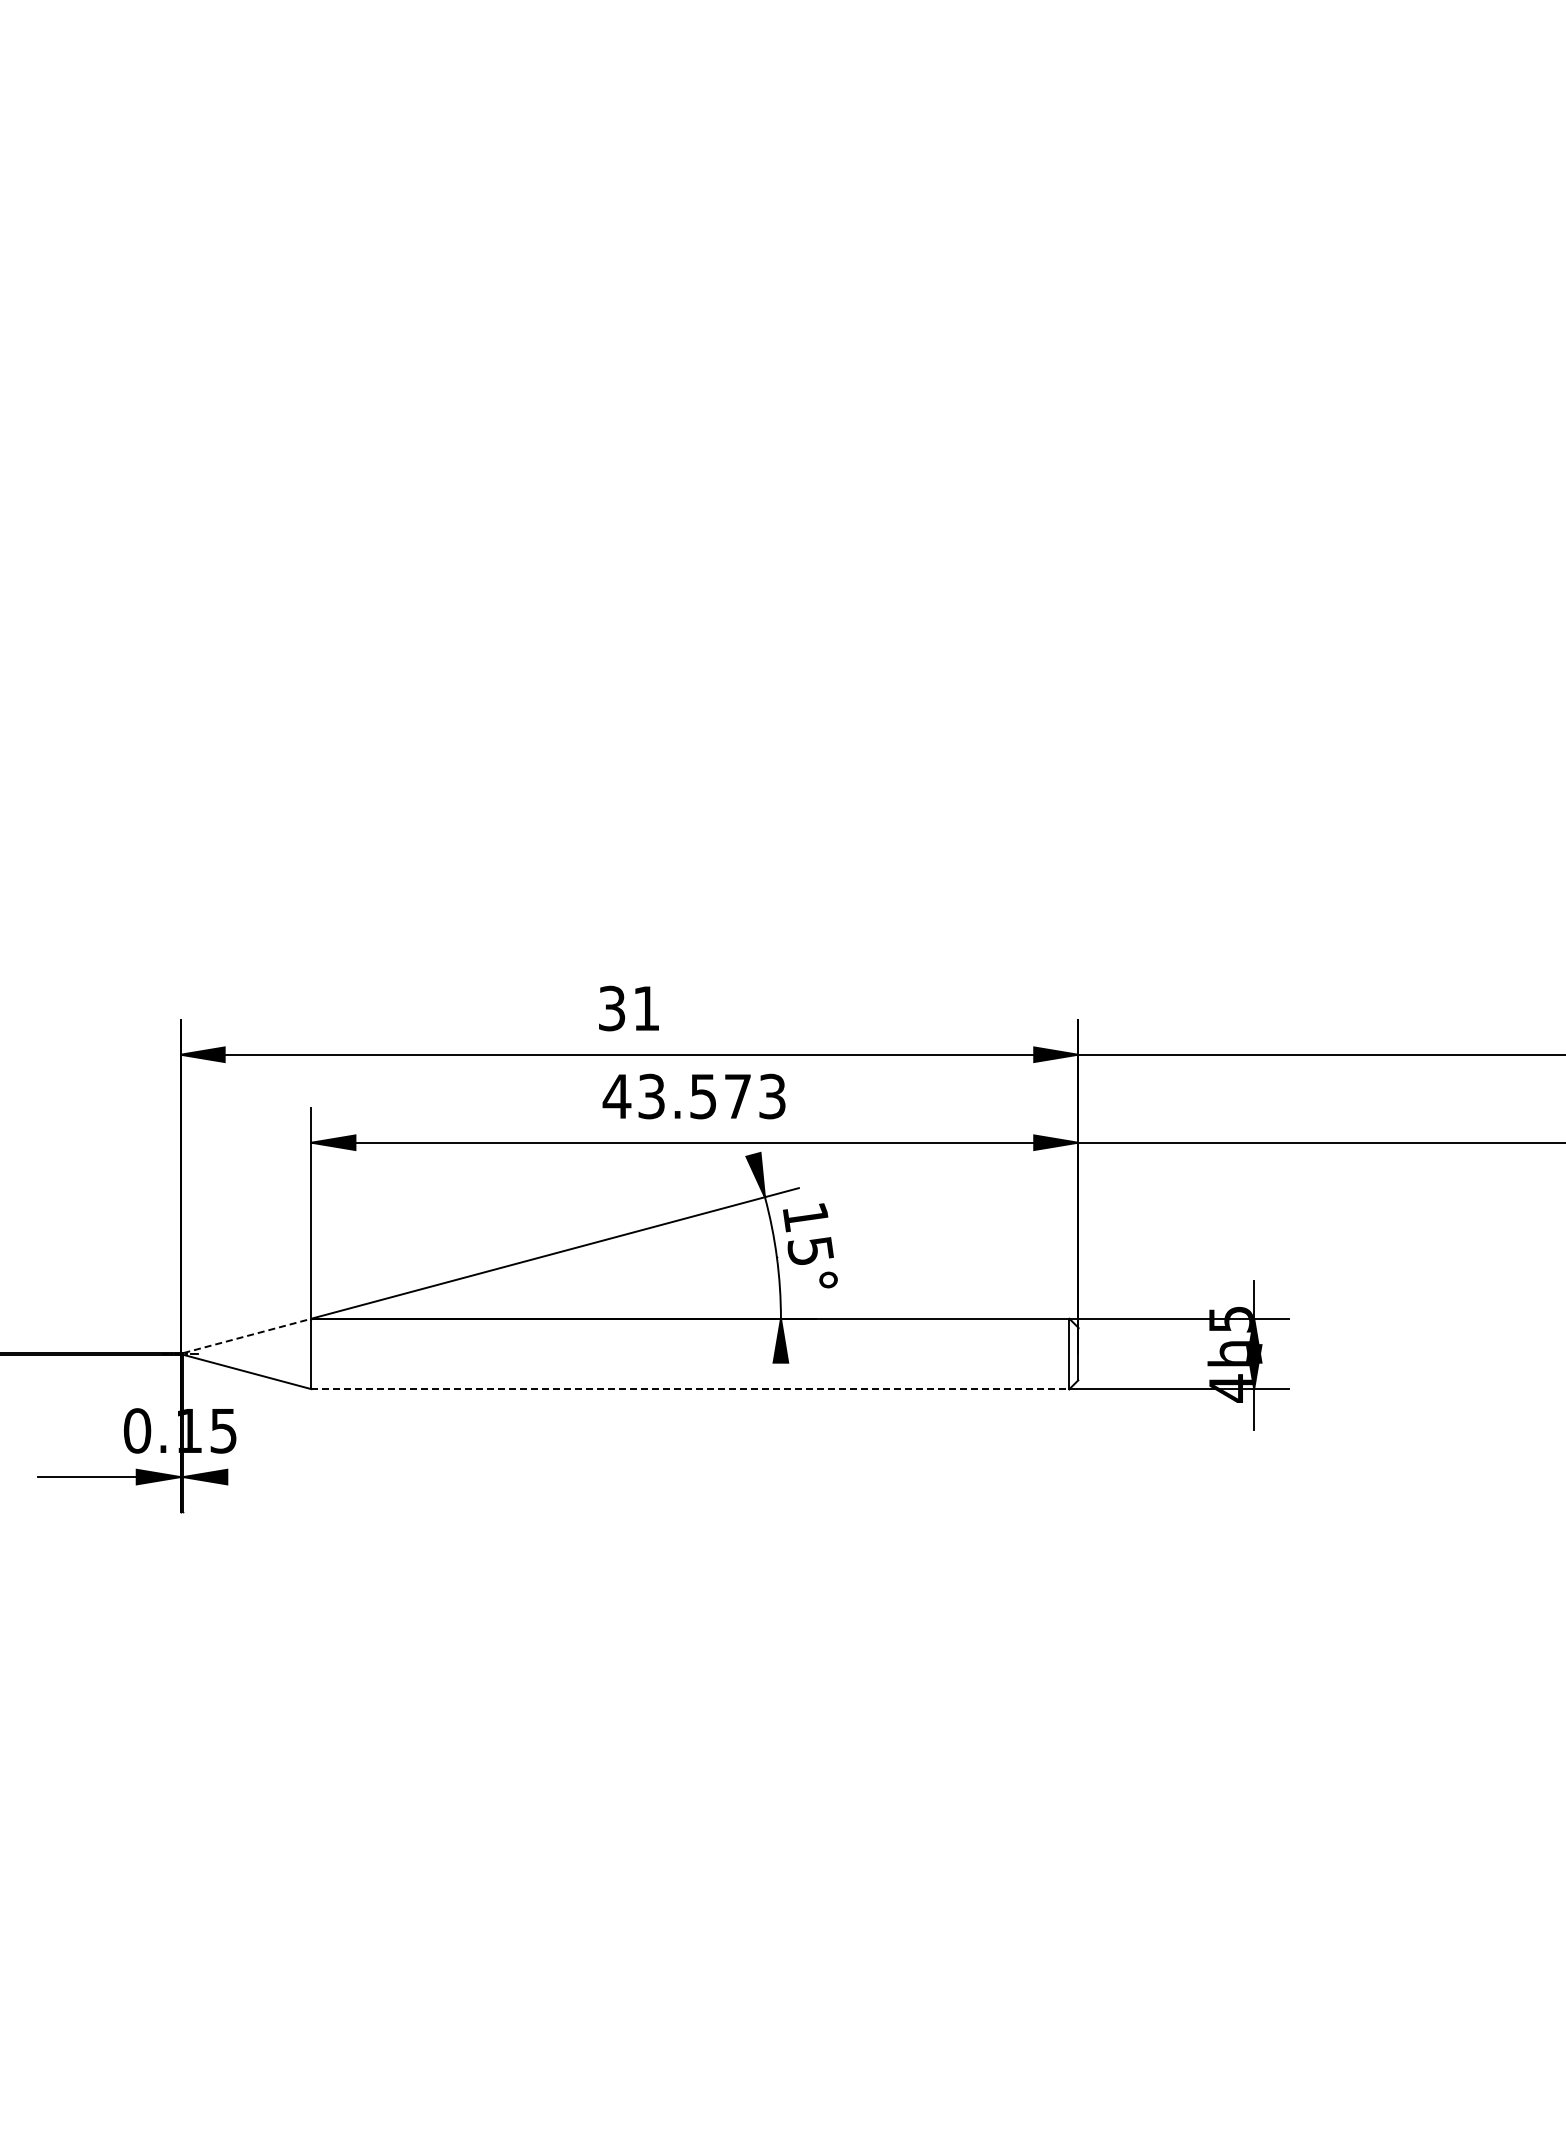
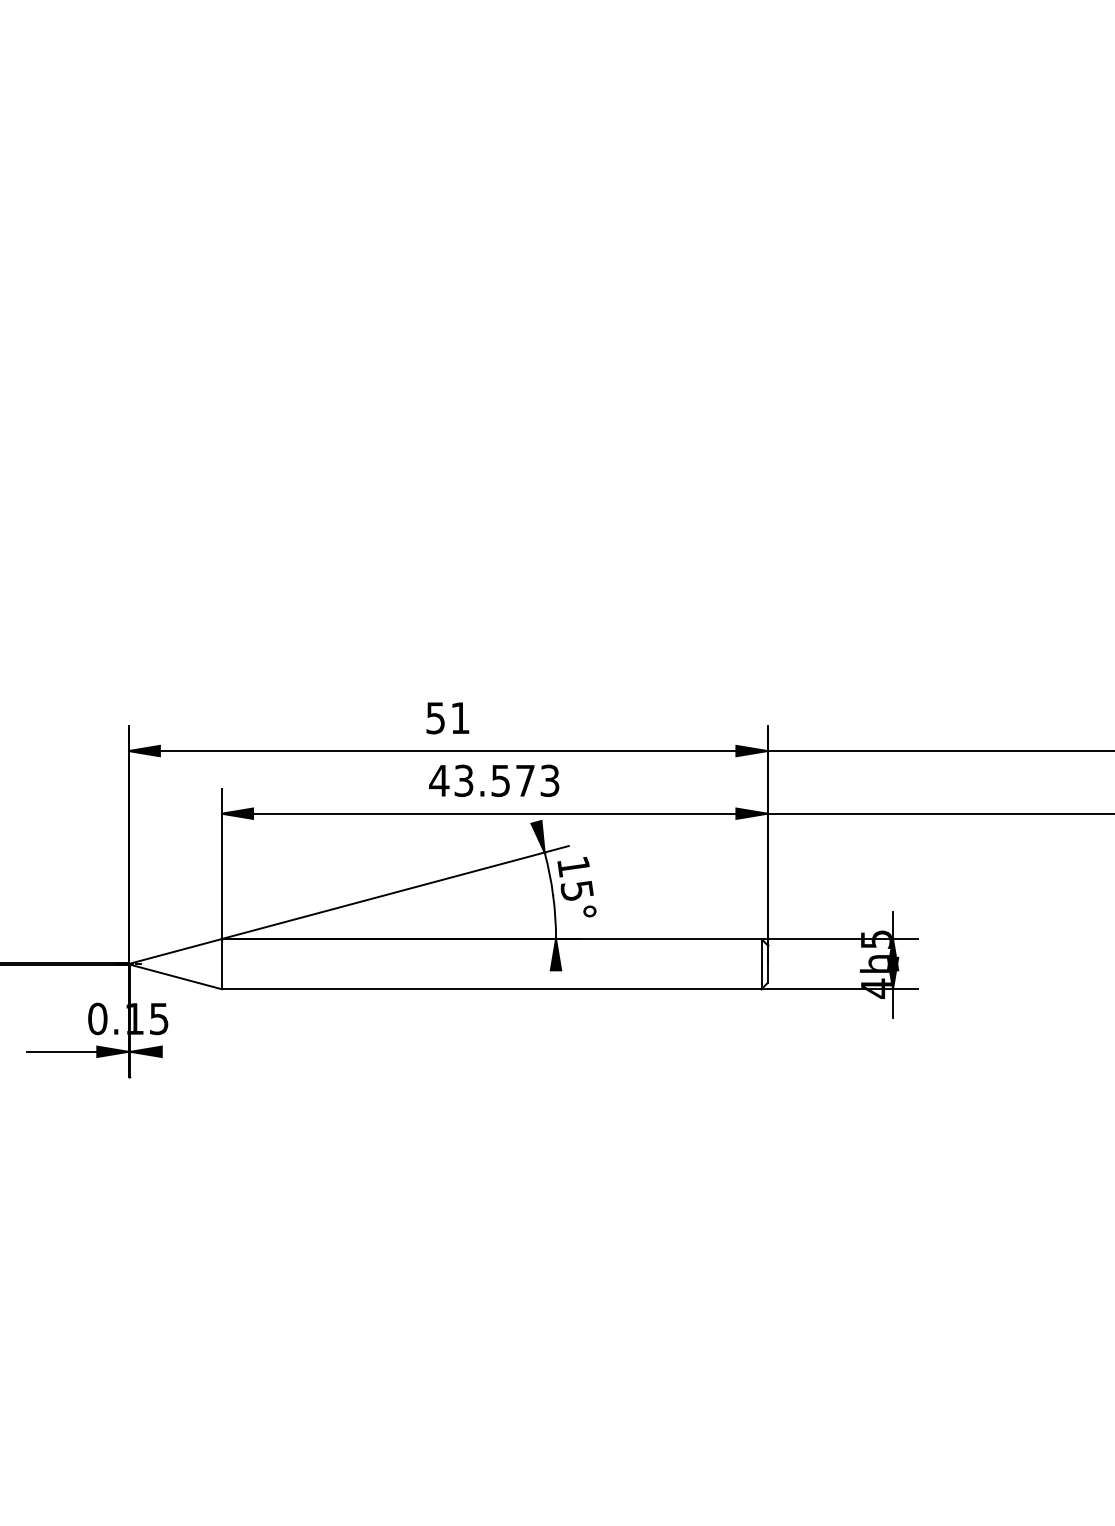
text: (612, 1007) -> (436, 717), 31 -> 51
line: (247, 1335) -> (176, 950), dashed -> solid
line: (690, 1389) -> (491, 989), dashed -> solid

